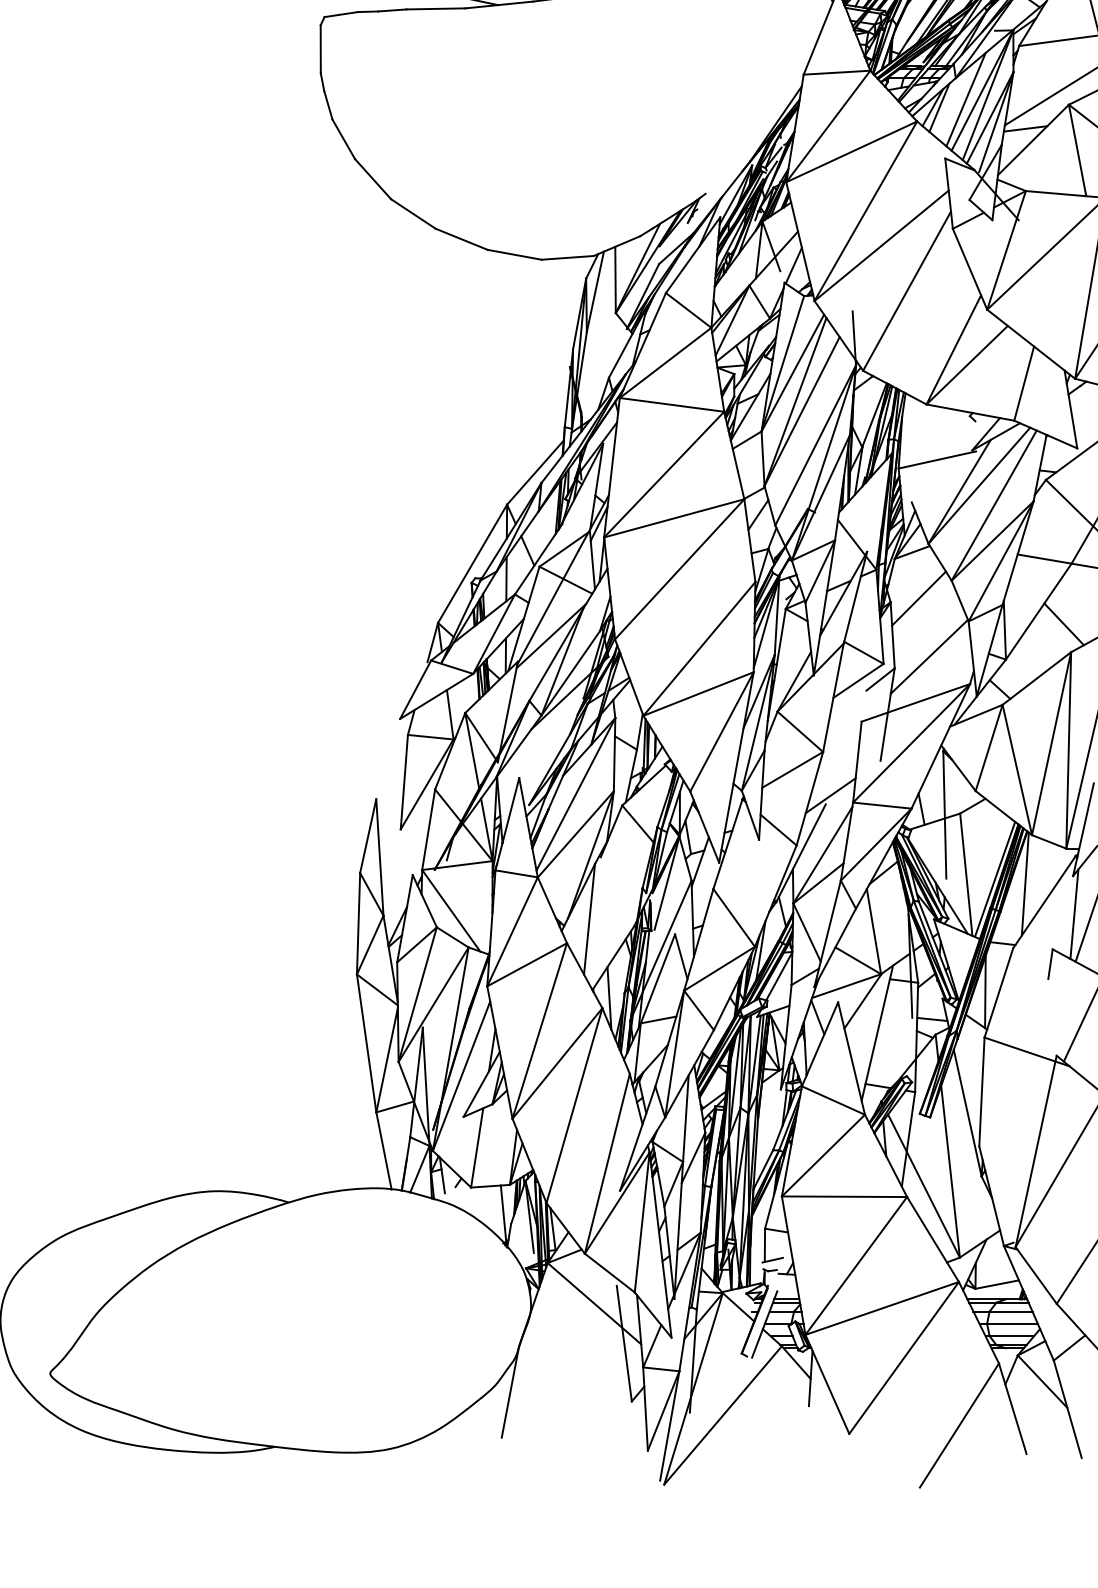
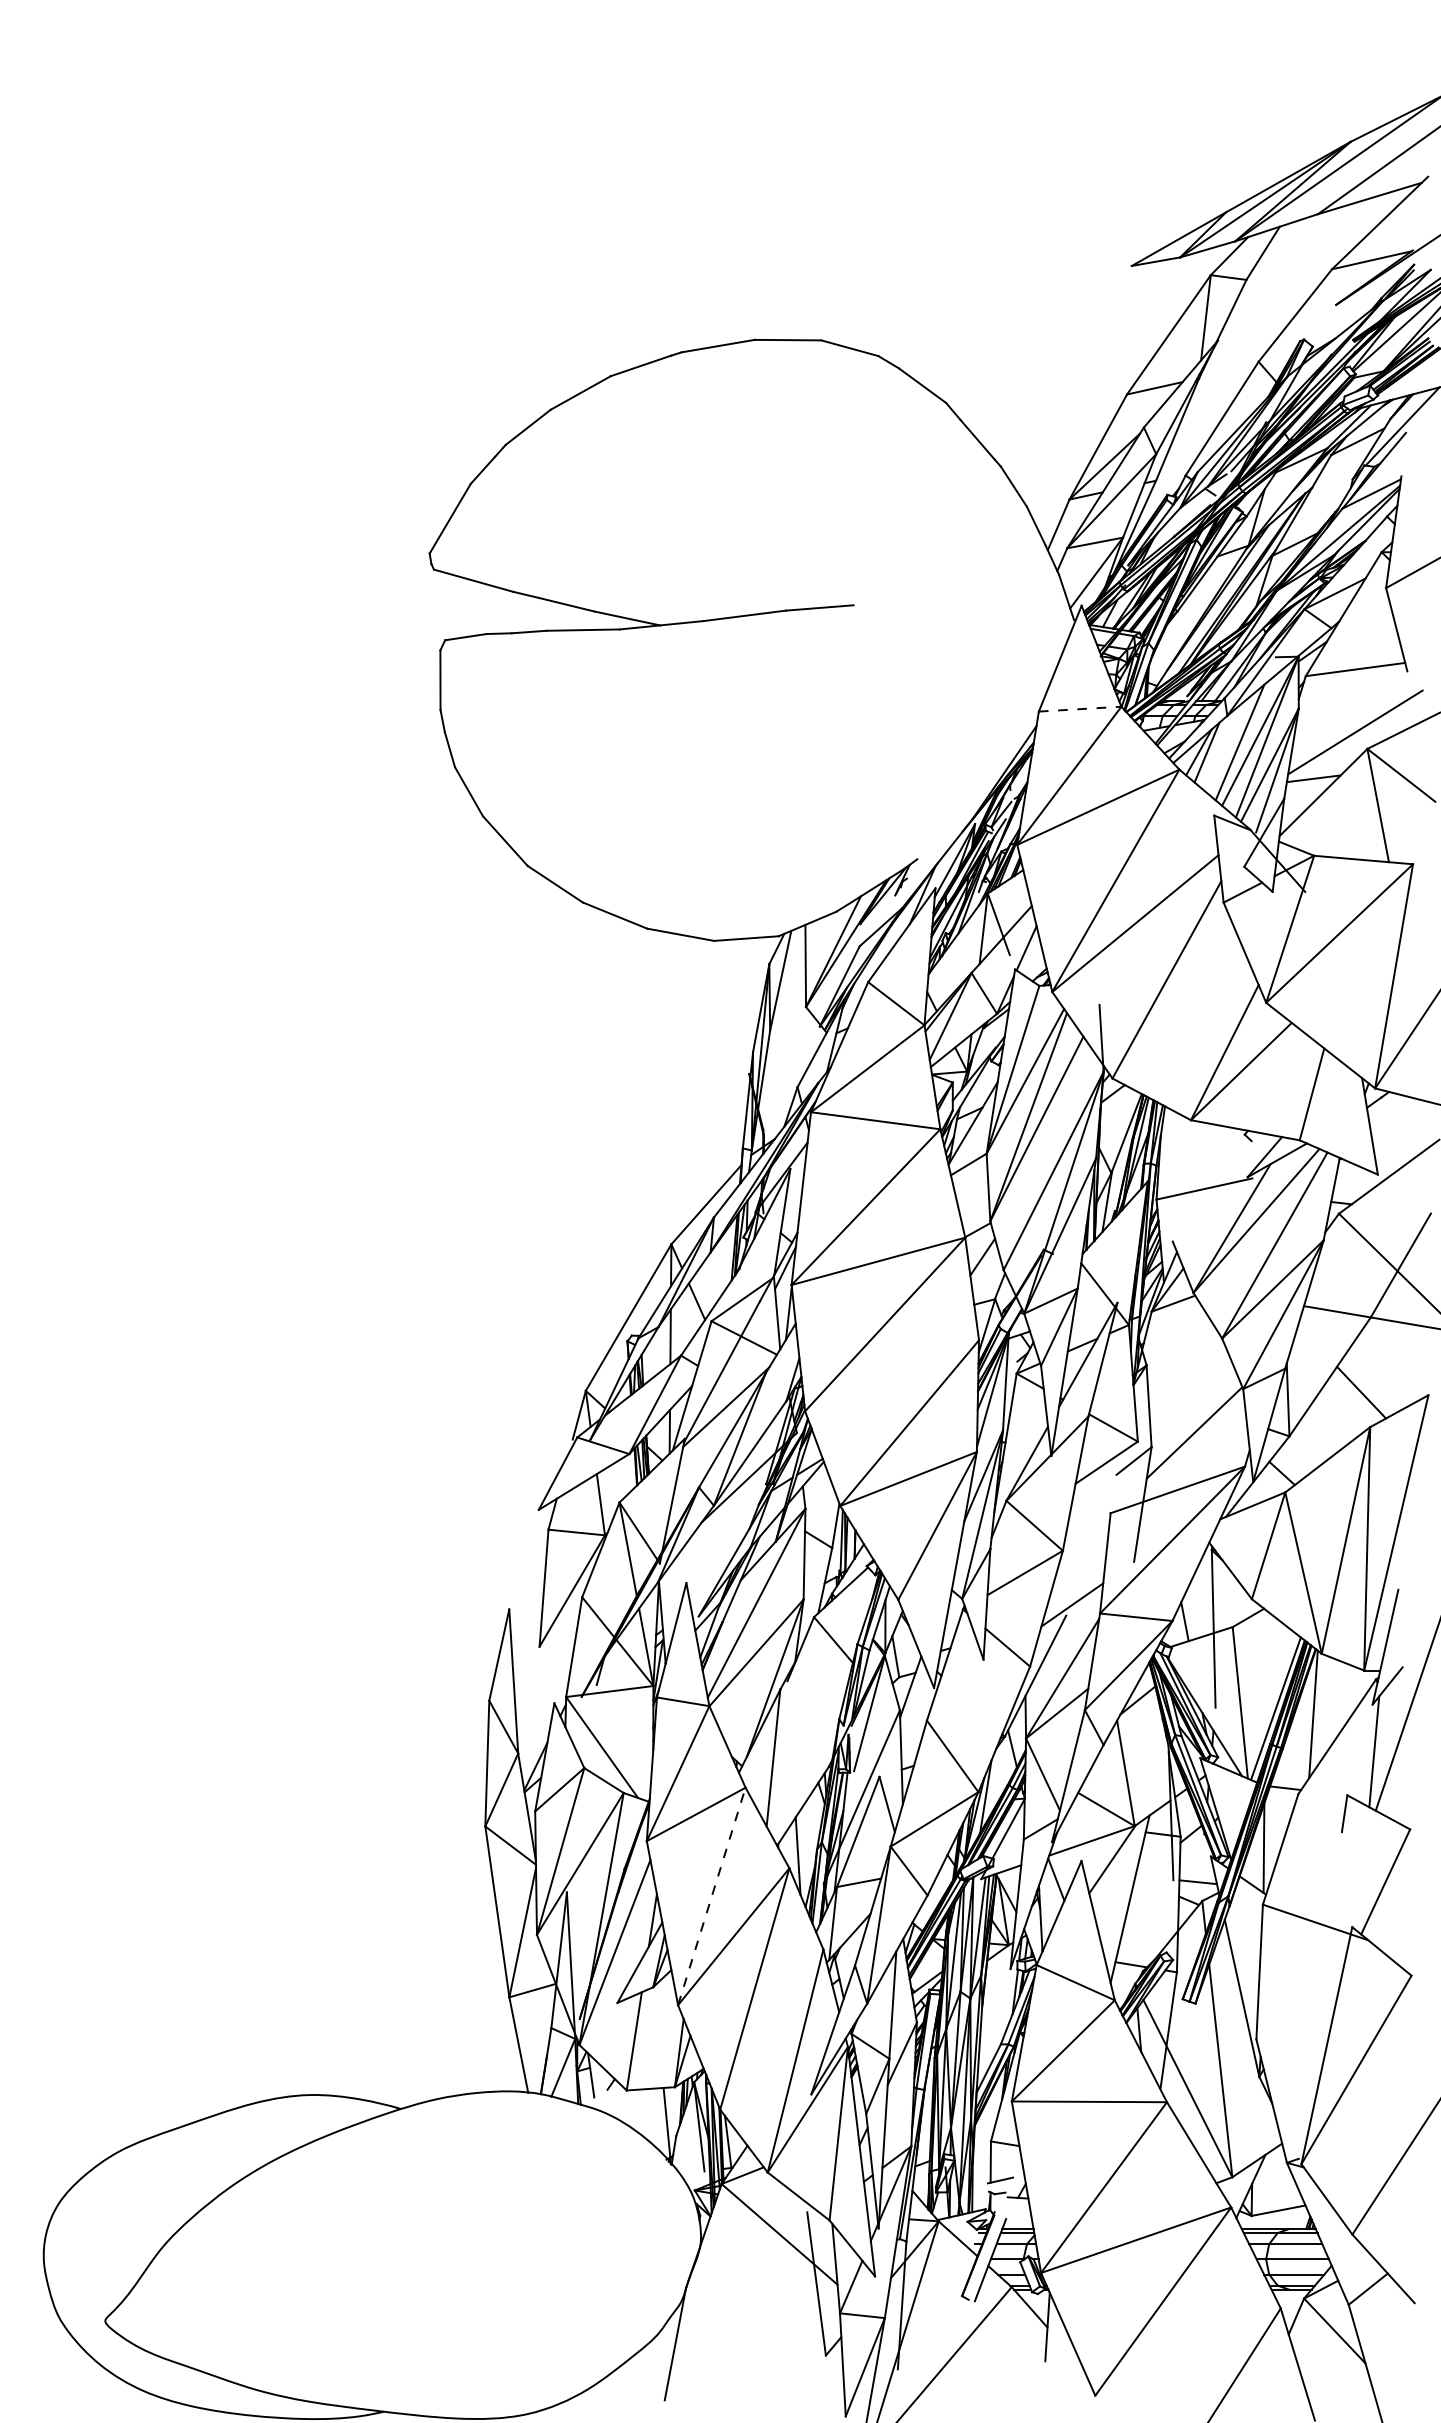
line: (837, 72) -> (1080, 709), solid -> dashed
line: (918, 598) -> (1181, 1360), removed
line: (539, 1031) -> (711, 1896), solid -> dashed

